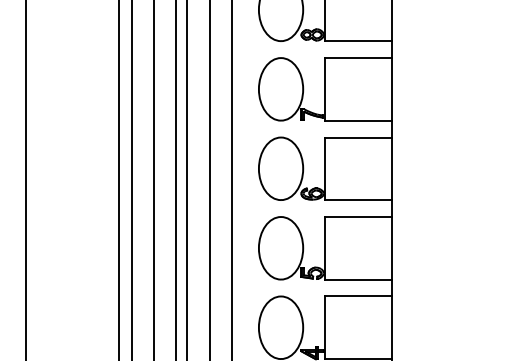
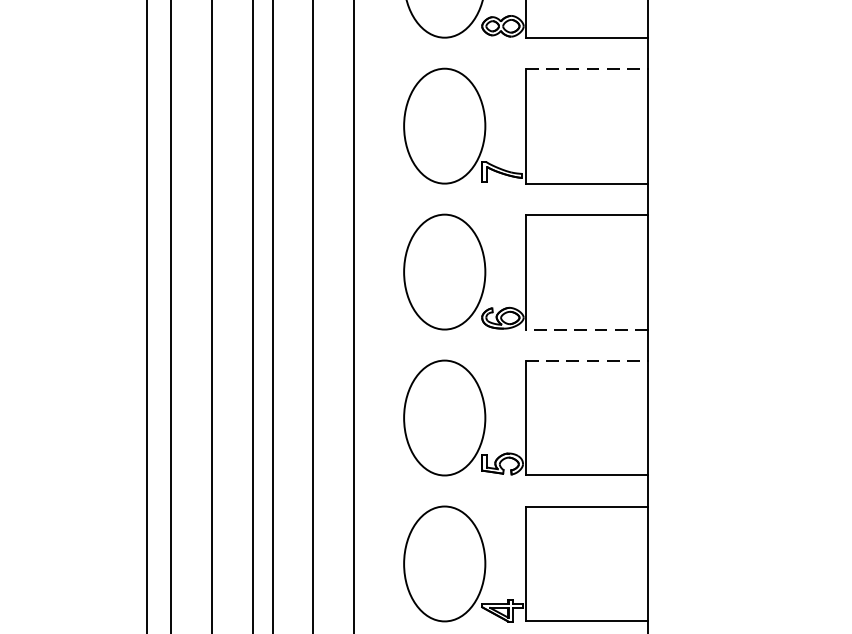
line: (358, 58) -> (586, 69), solid -> dashed
line: (357, 200) -> (585, 330), solid -> dashed
line: (358, 217) -> (586, 361), solid -> dashed

